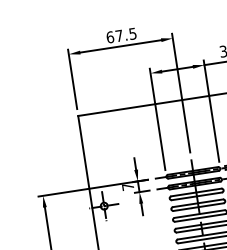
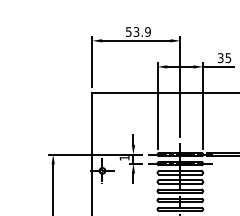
text: (120, 35) -> (137, 31), 67.5 -> 53.9
text: (128, 187) -> (124, 158), 7 -> 1

